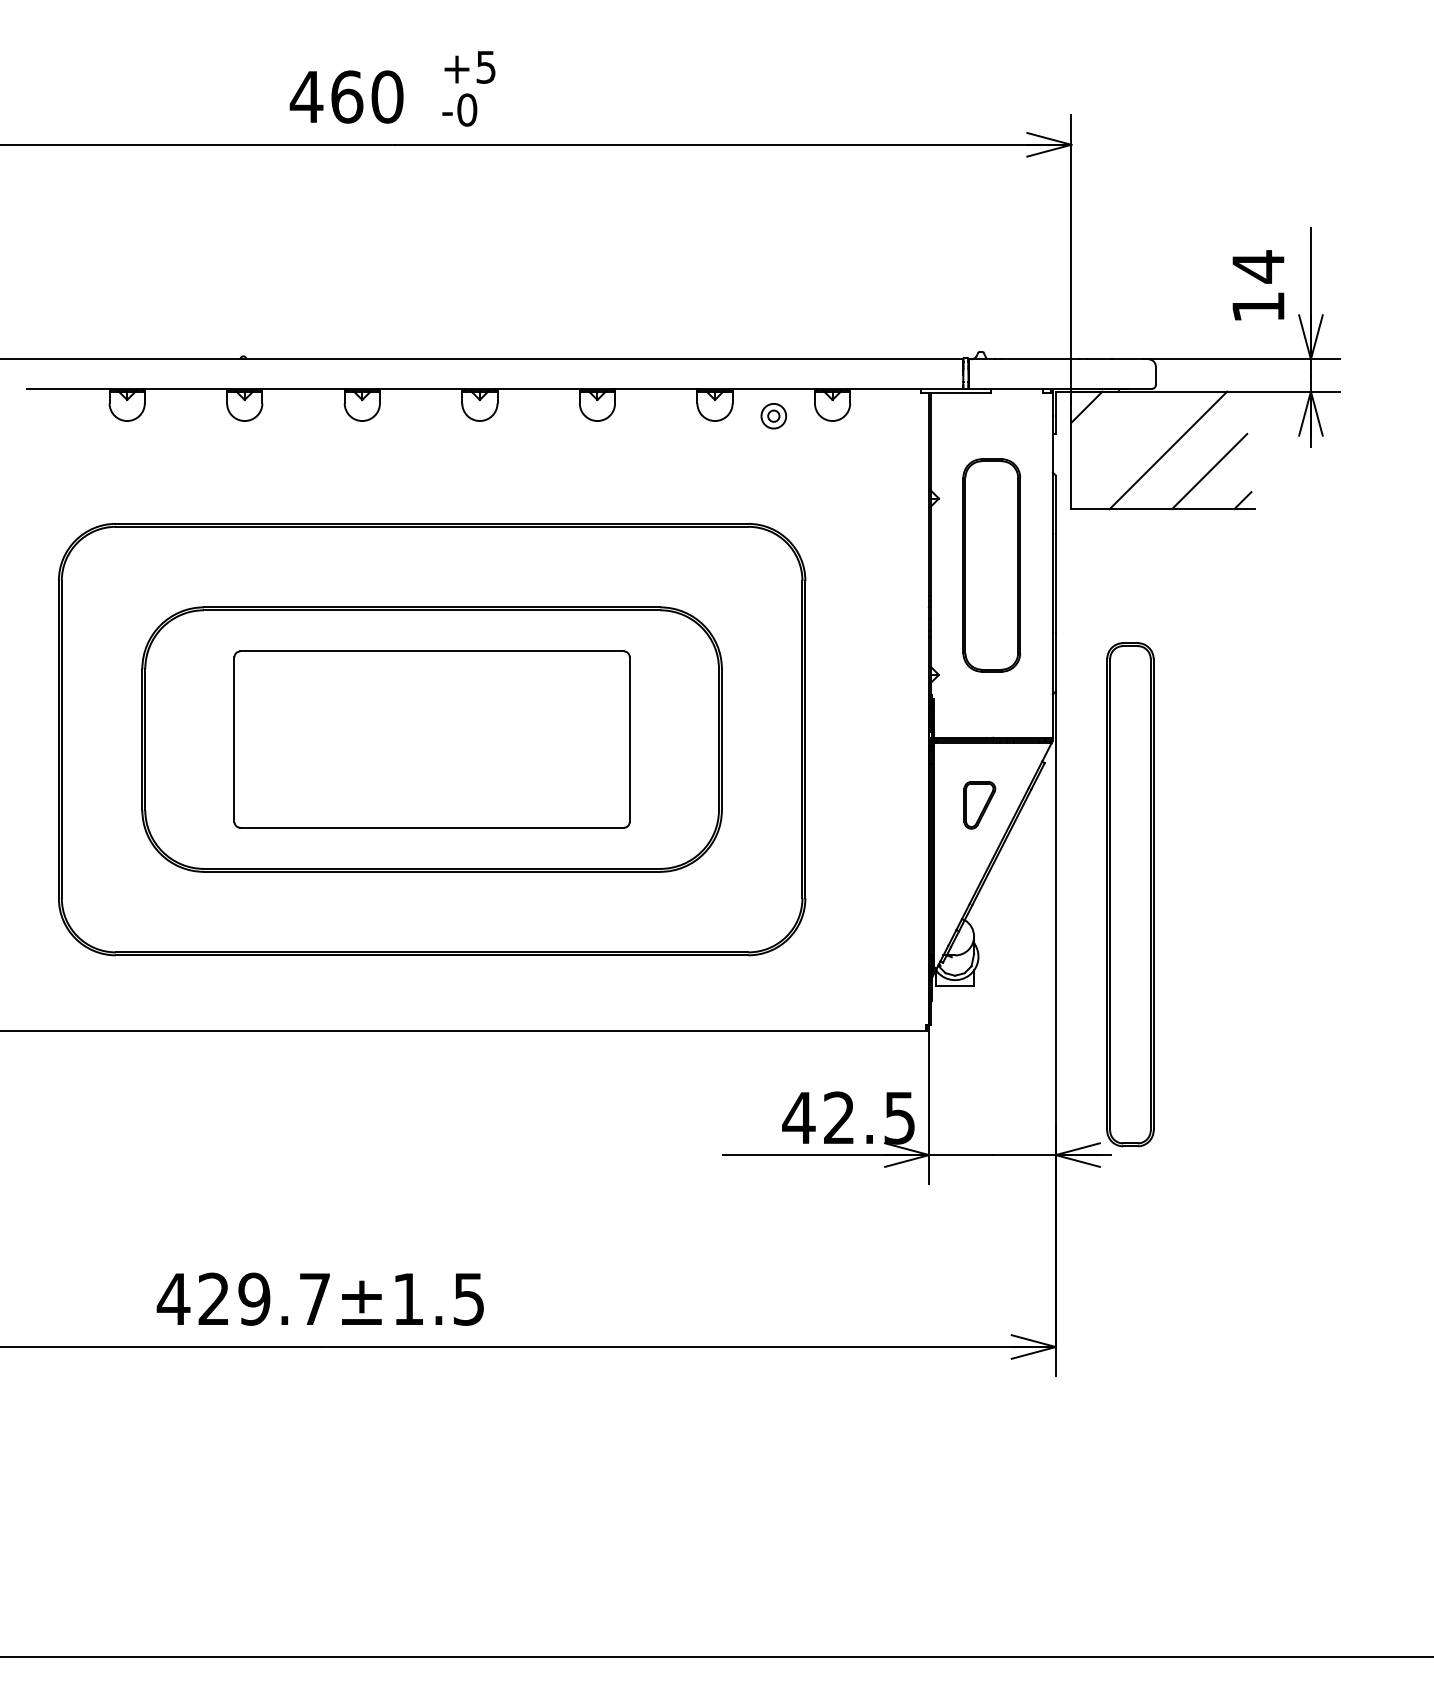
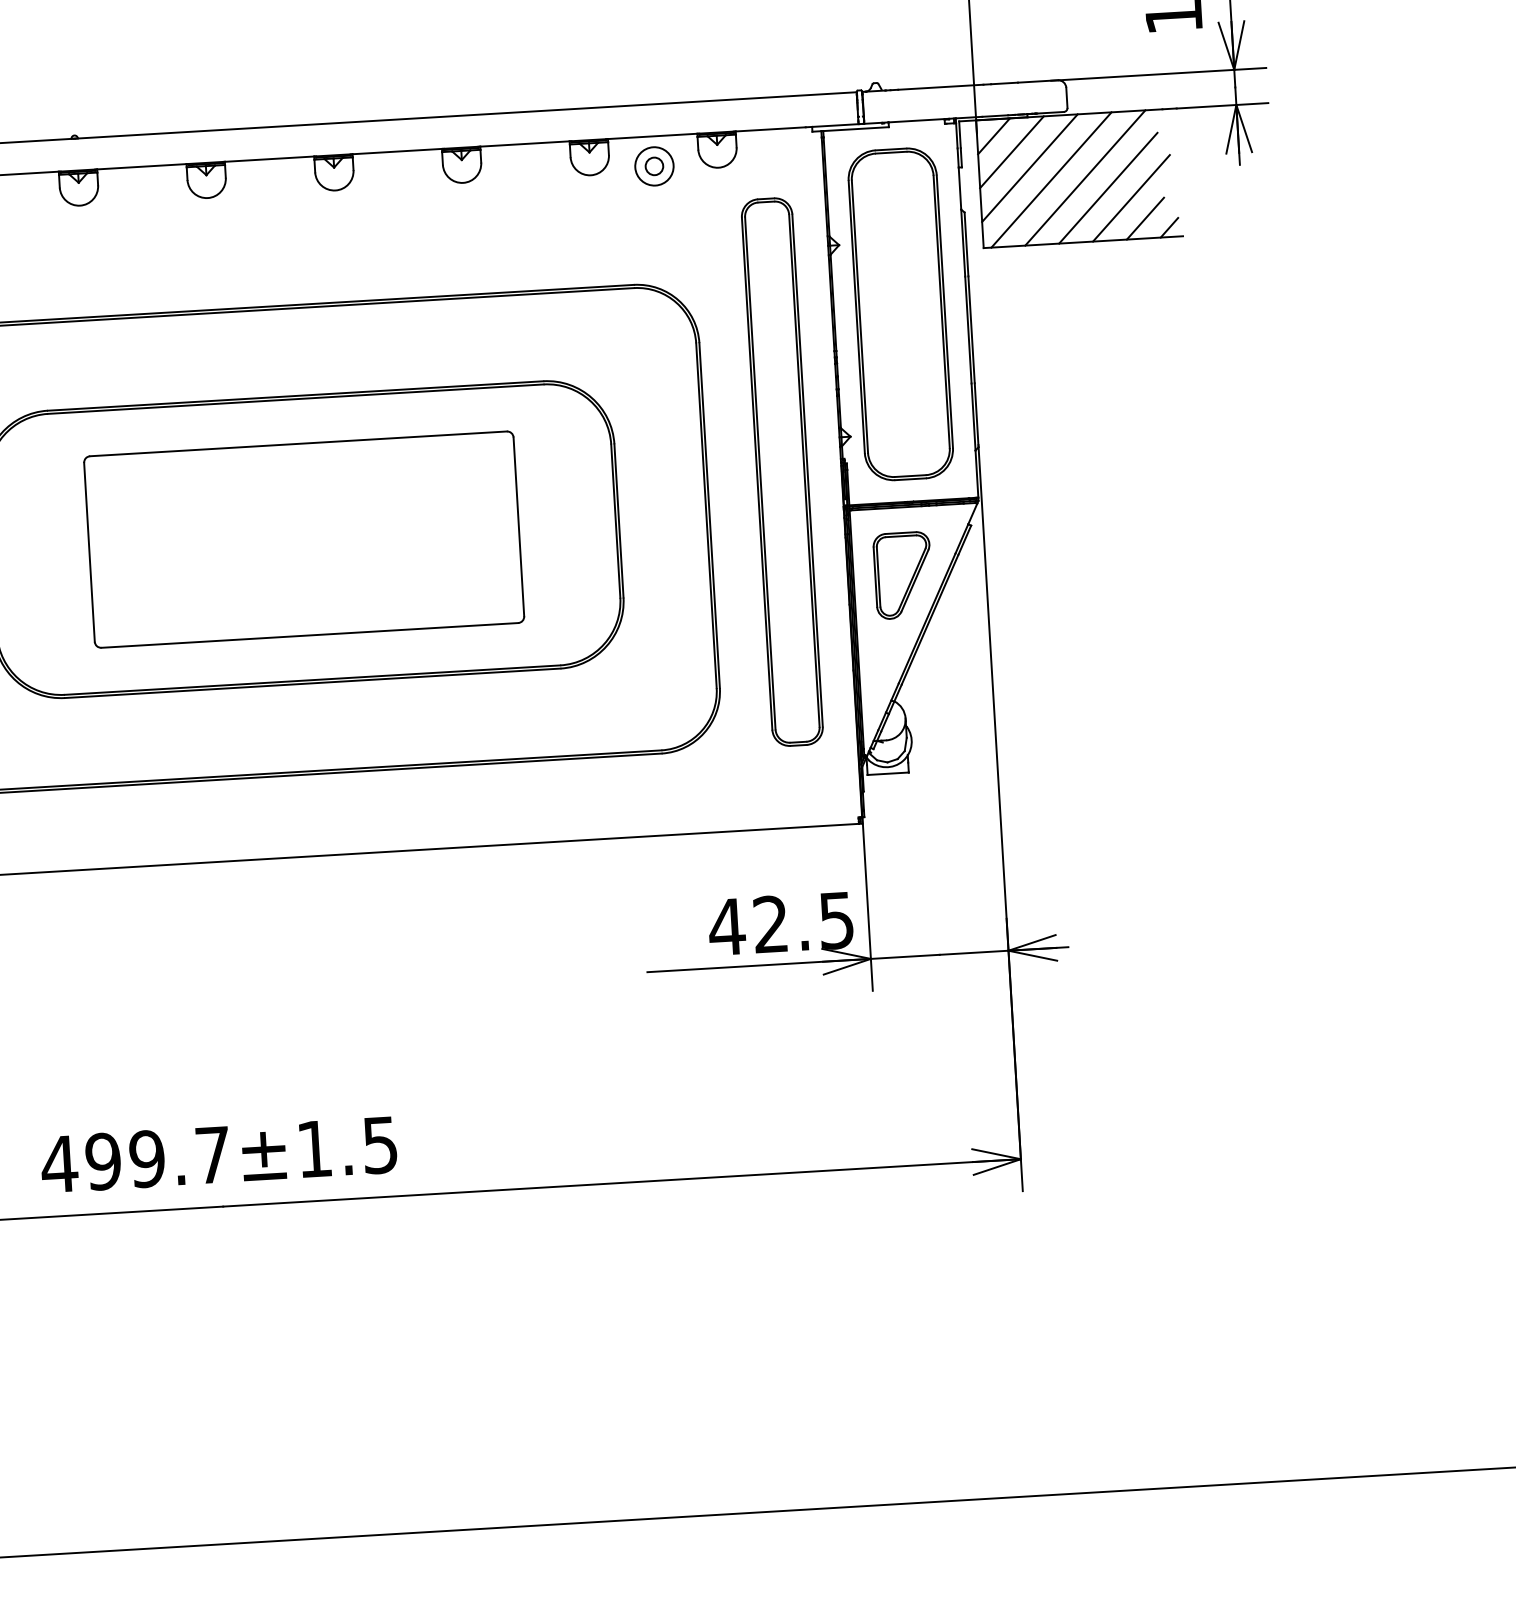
part: (773, 415) -> (654, 165), size x1.43
line: (1102, 422) -> (1011, 151), added
line: (1117, 438) -> (1029, 168), added
line: (1137, 450) -> (1051, 180), added
line: (1188, 460) -> (1107, 187), added
line: (1221, 490) -> (1145, 218), added
part: (991, 565) -> (900, 314), size x1.43
part: (979, 805) -> (903, 575), size x1.67
part: (1130, 894) -> (782, 471), moved
text: (213, 1298) -> (102, 1160), 429.7±1.5 -> 499.7±1.5

